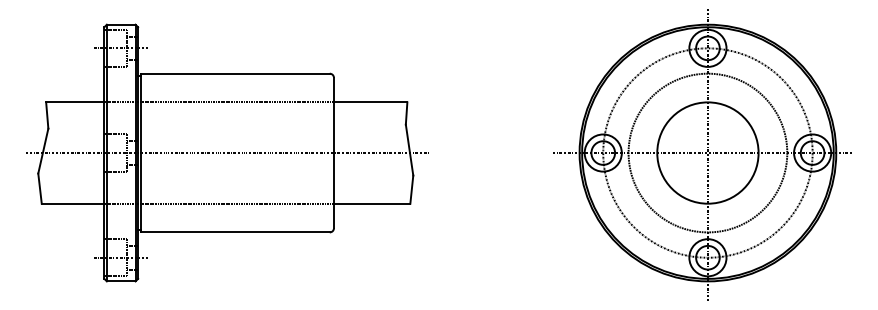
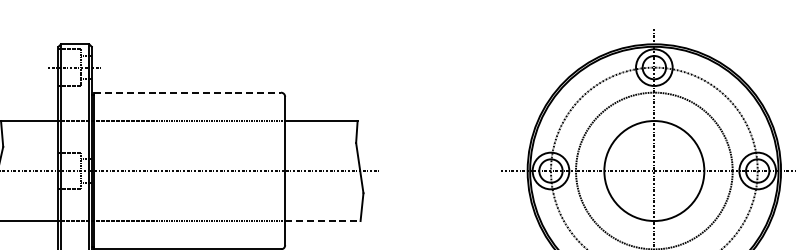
line: (235, 73) -> (187, 92), solid -> dashed
line: (372, 203) -> (323, 220), solid -> dashed

